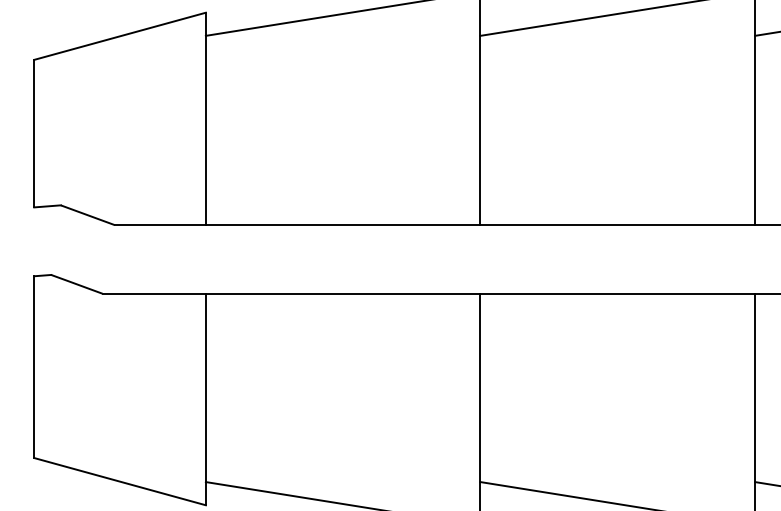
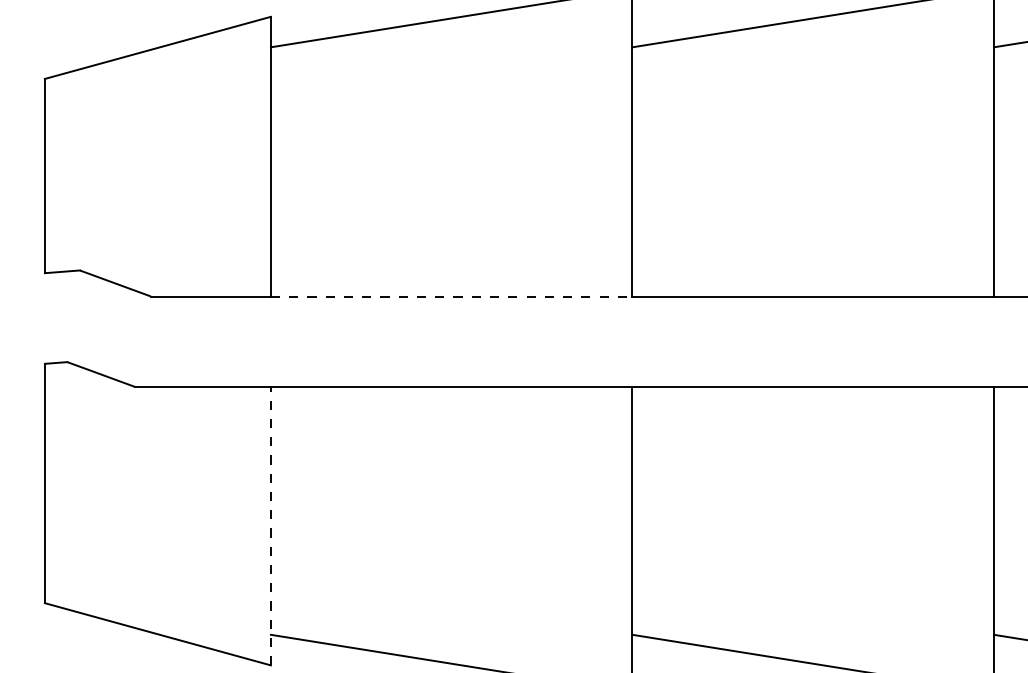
line: (343, 225) -> (452, 296), solid -> dashed
line: (205, 399) -> (270, 526), solid -> dashed

